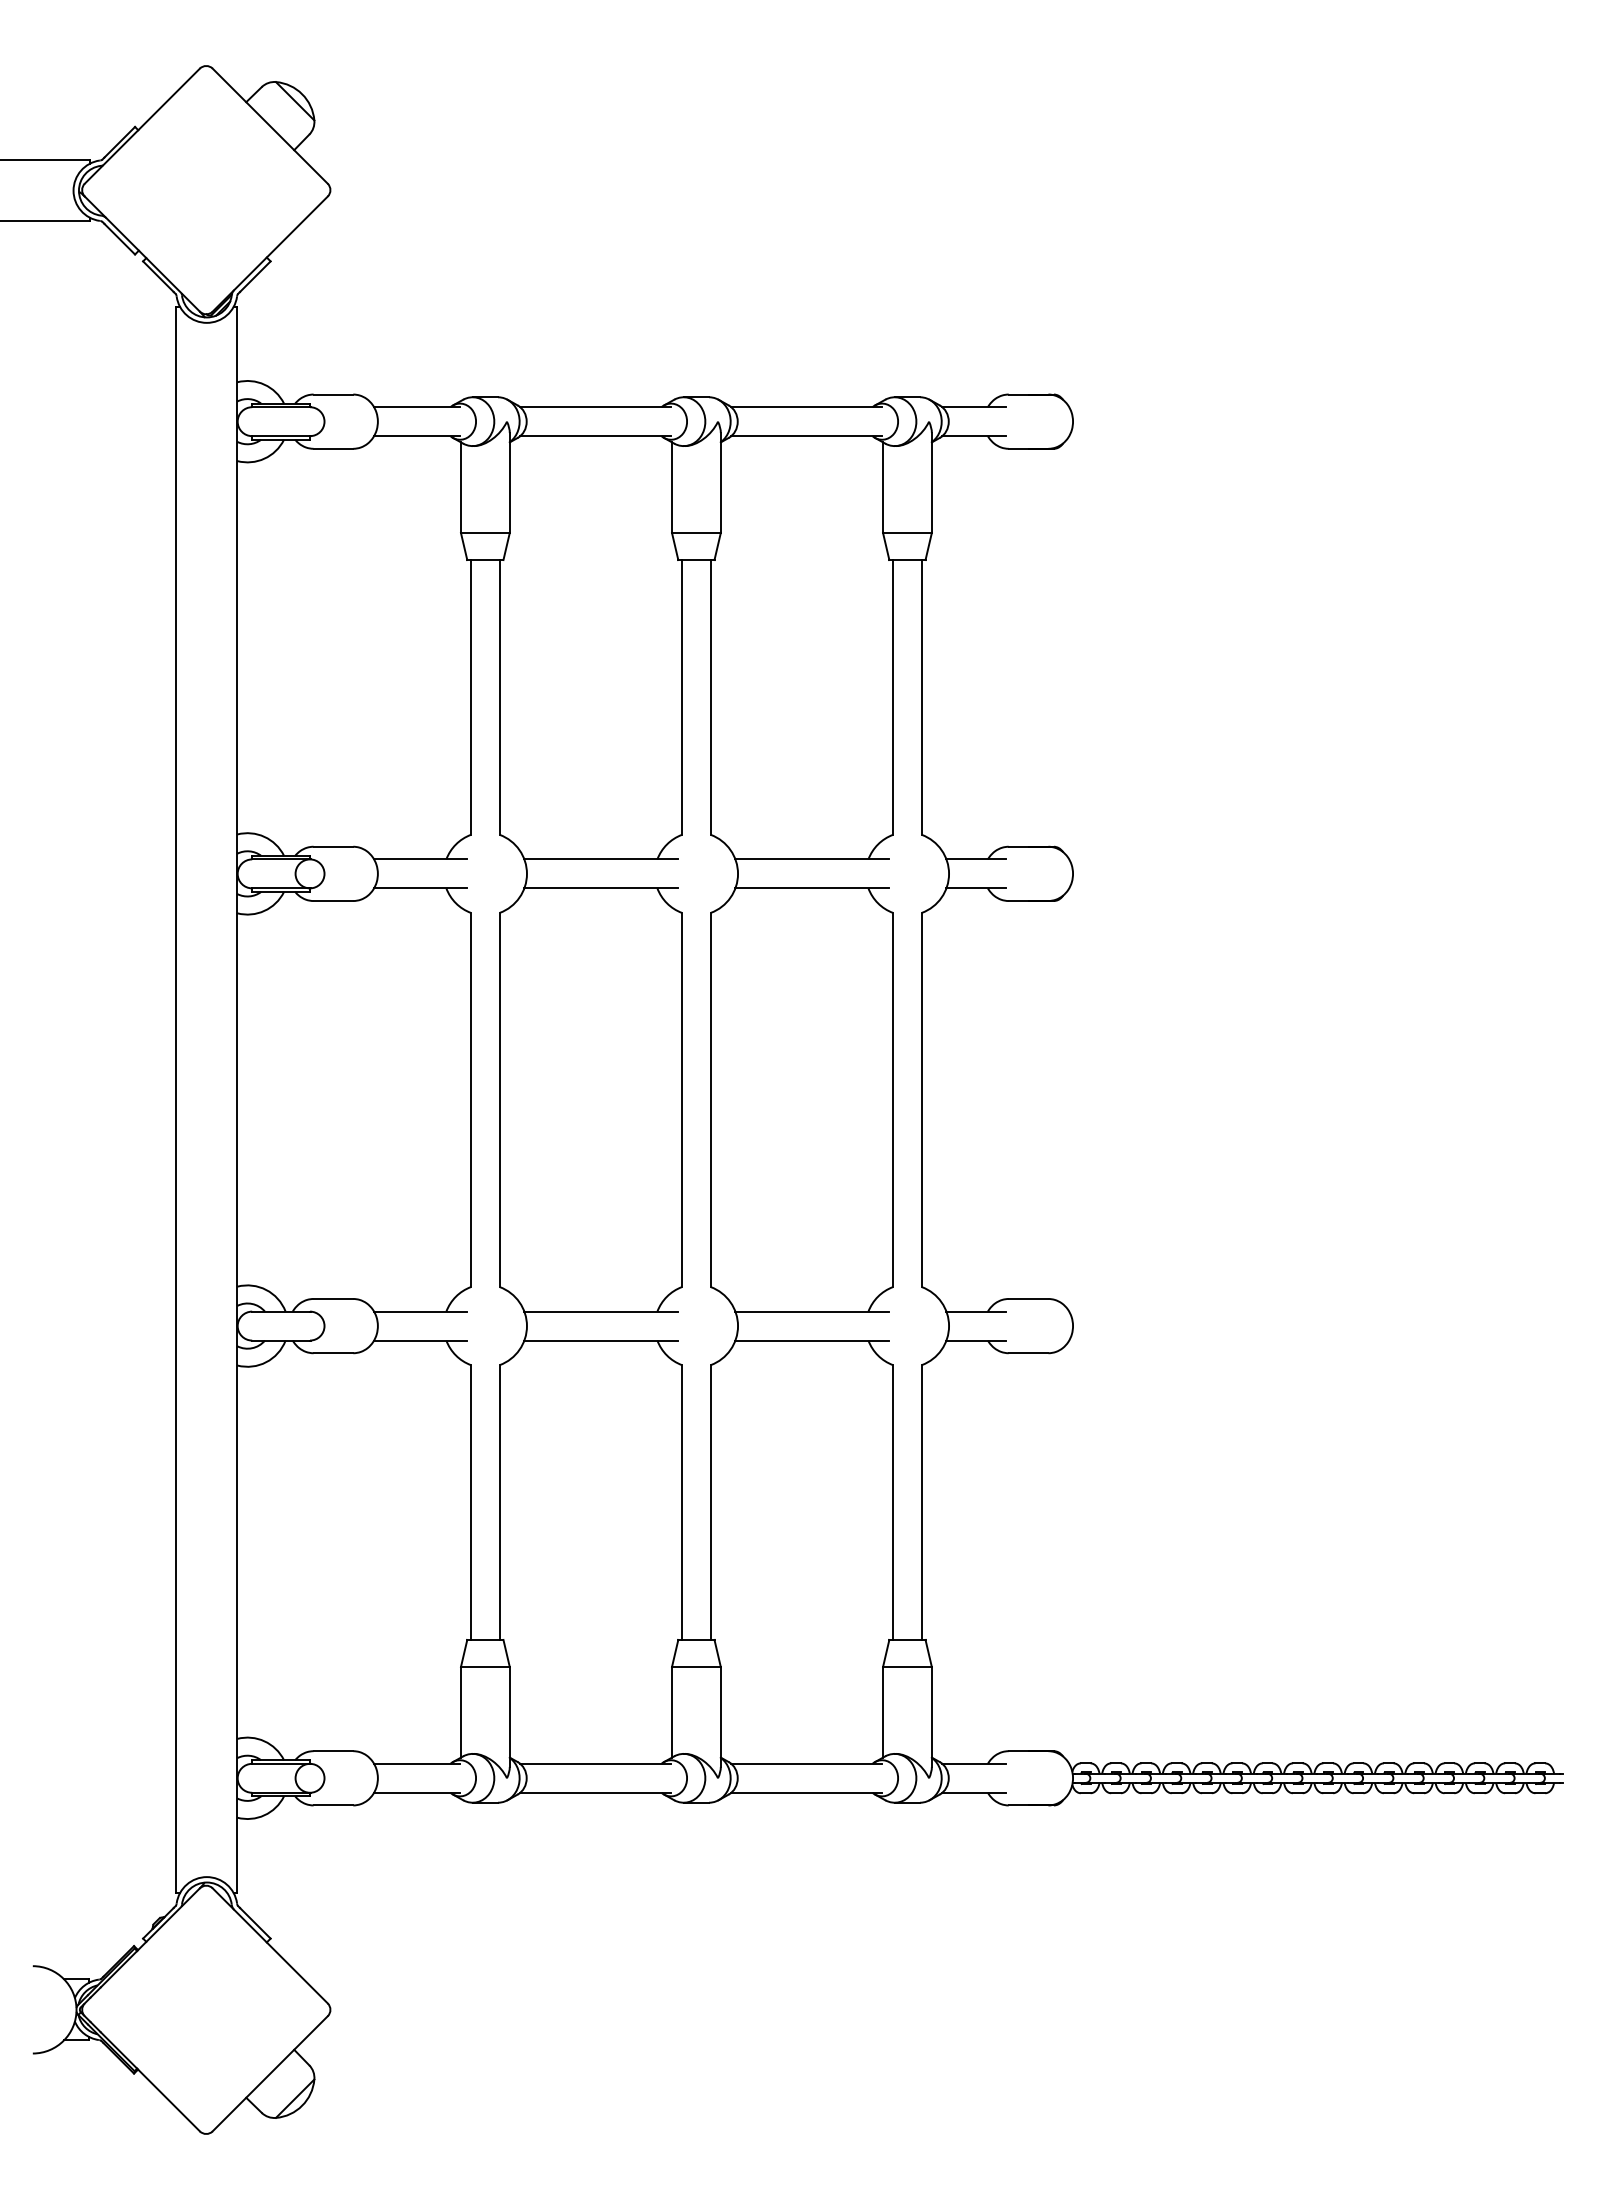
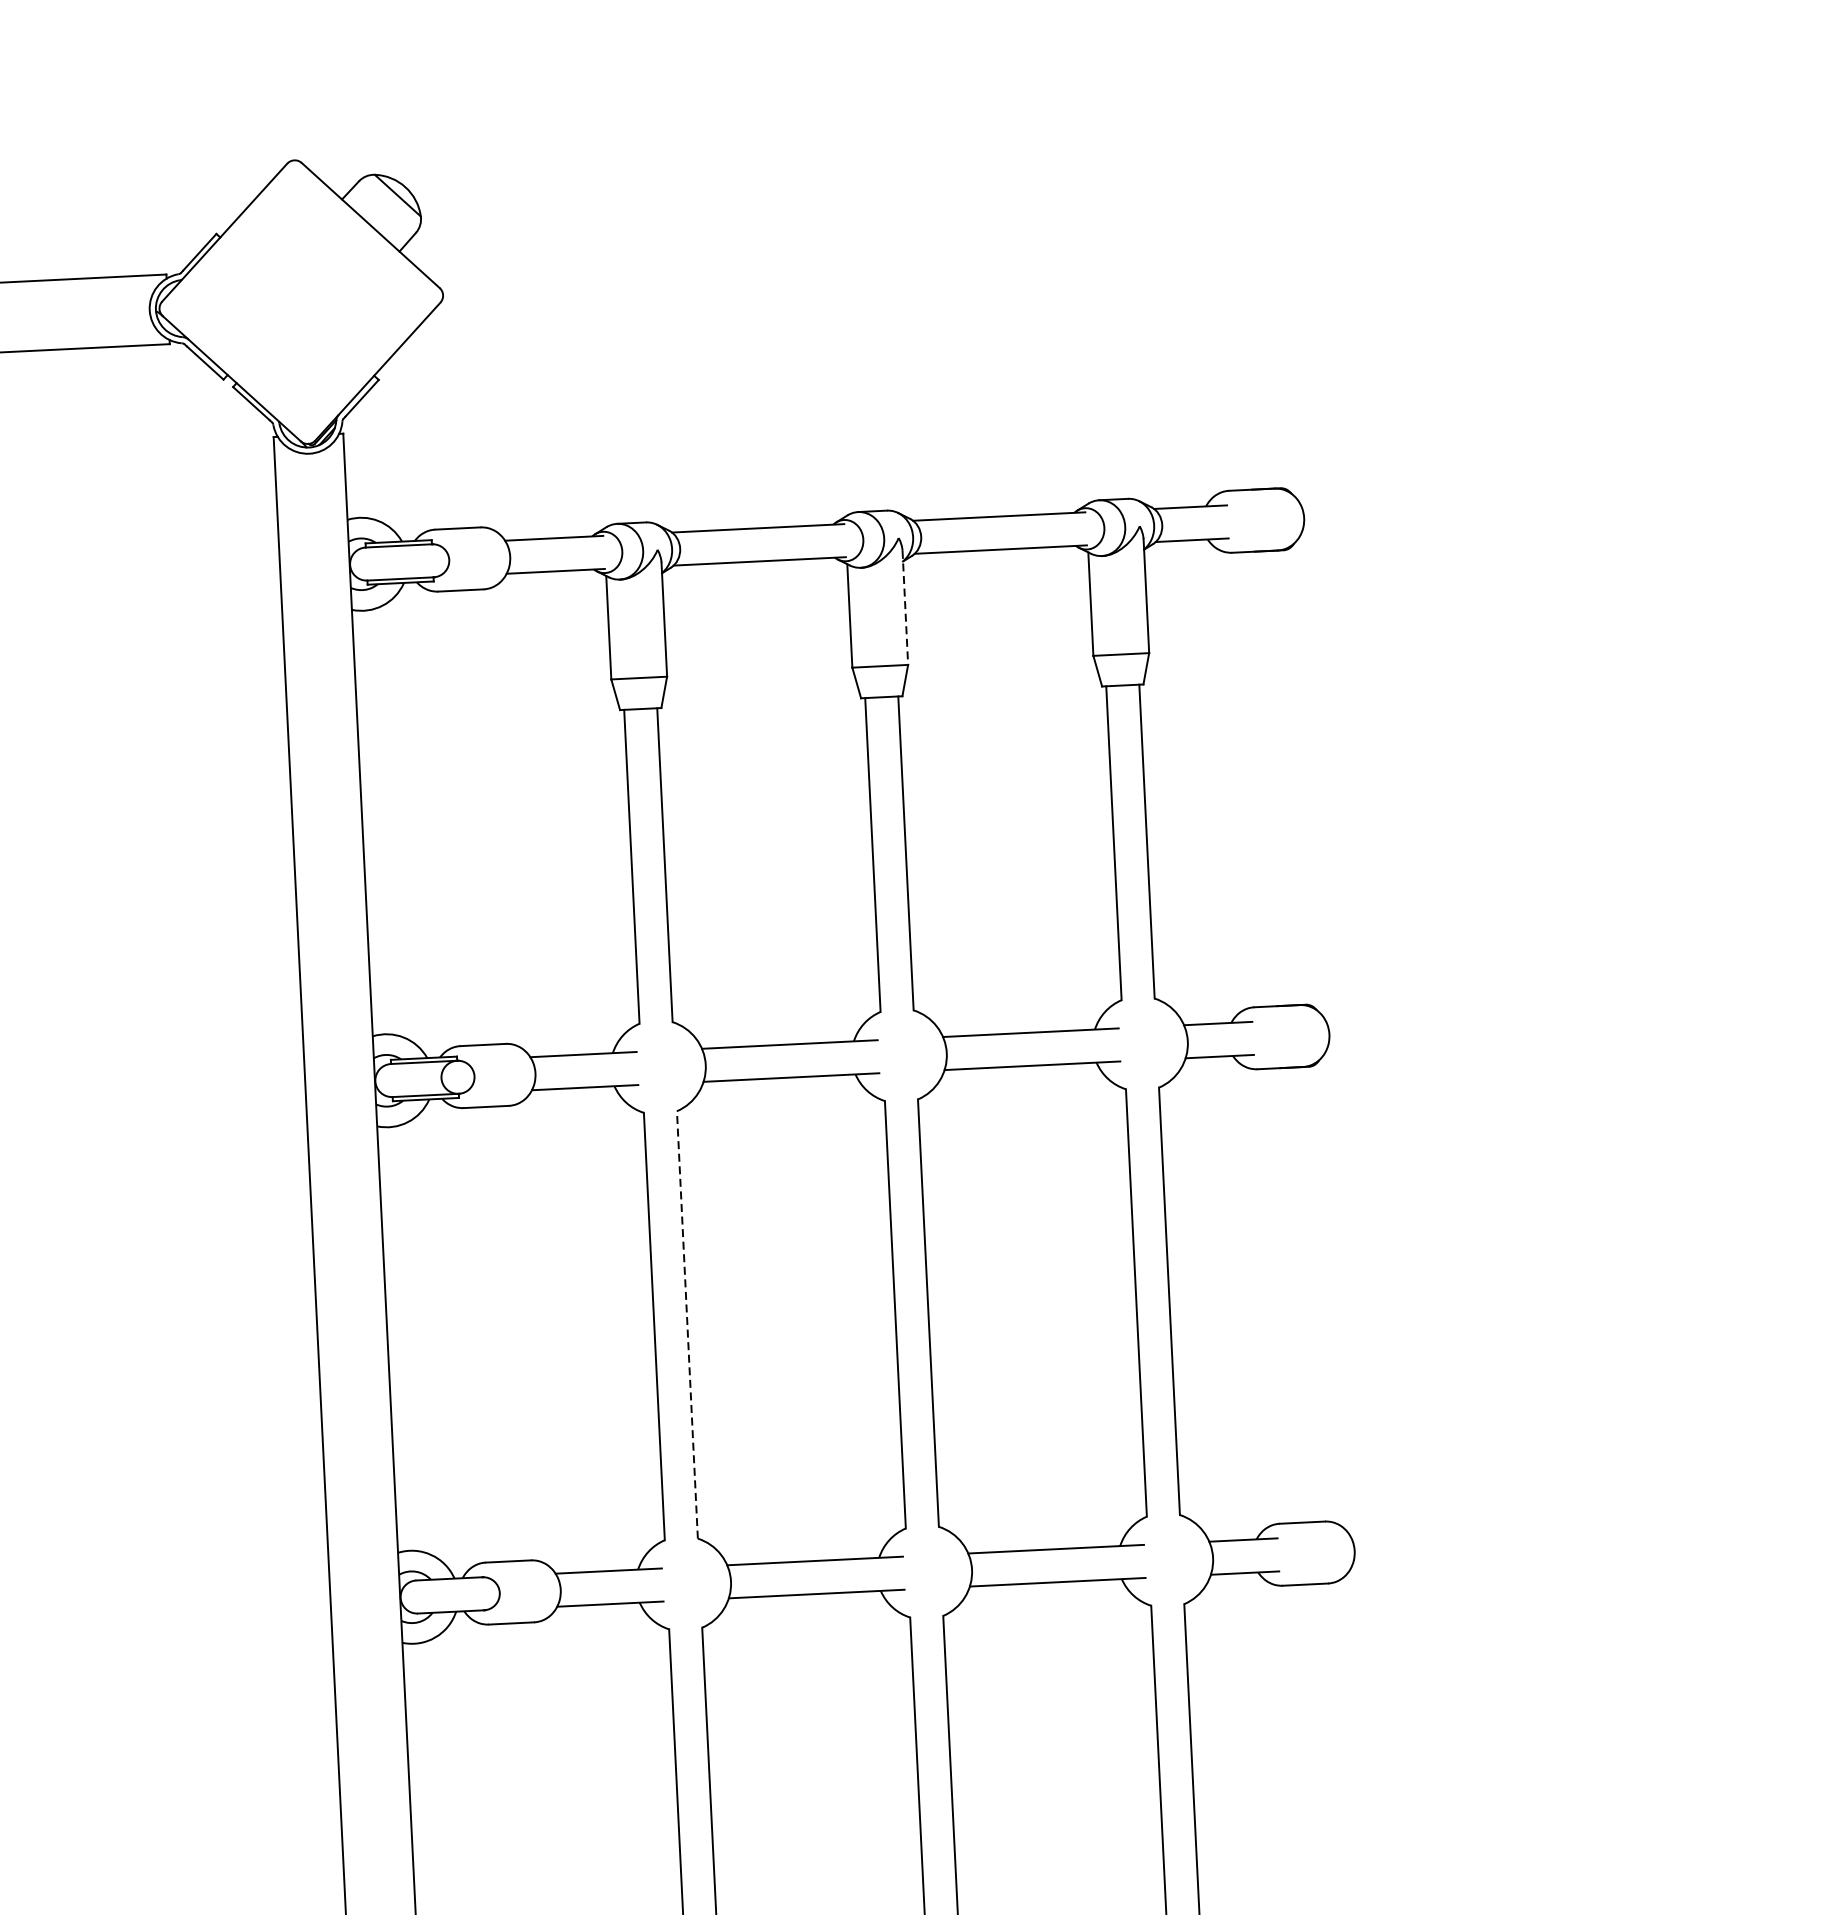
line: (720, 483) -> (904, 608), solid -> dashed
line: (499, 1099) -> (686, 1324), solid -> dashed

